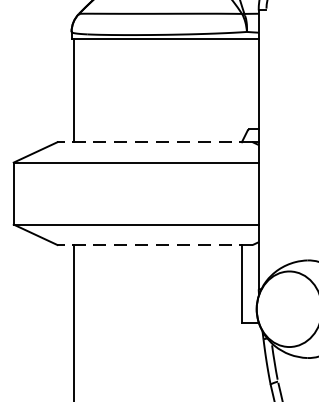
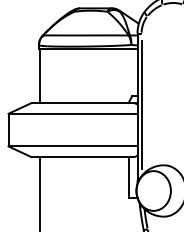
line: (154, 143) -> (82, 103), dashed -> solid
line: (266, 144) -> (141, 104), added
line: (154, 245) -> (82, 157), dashed -> solid

